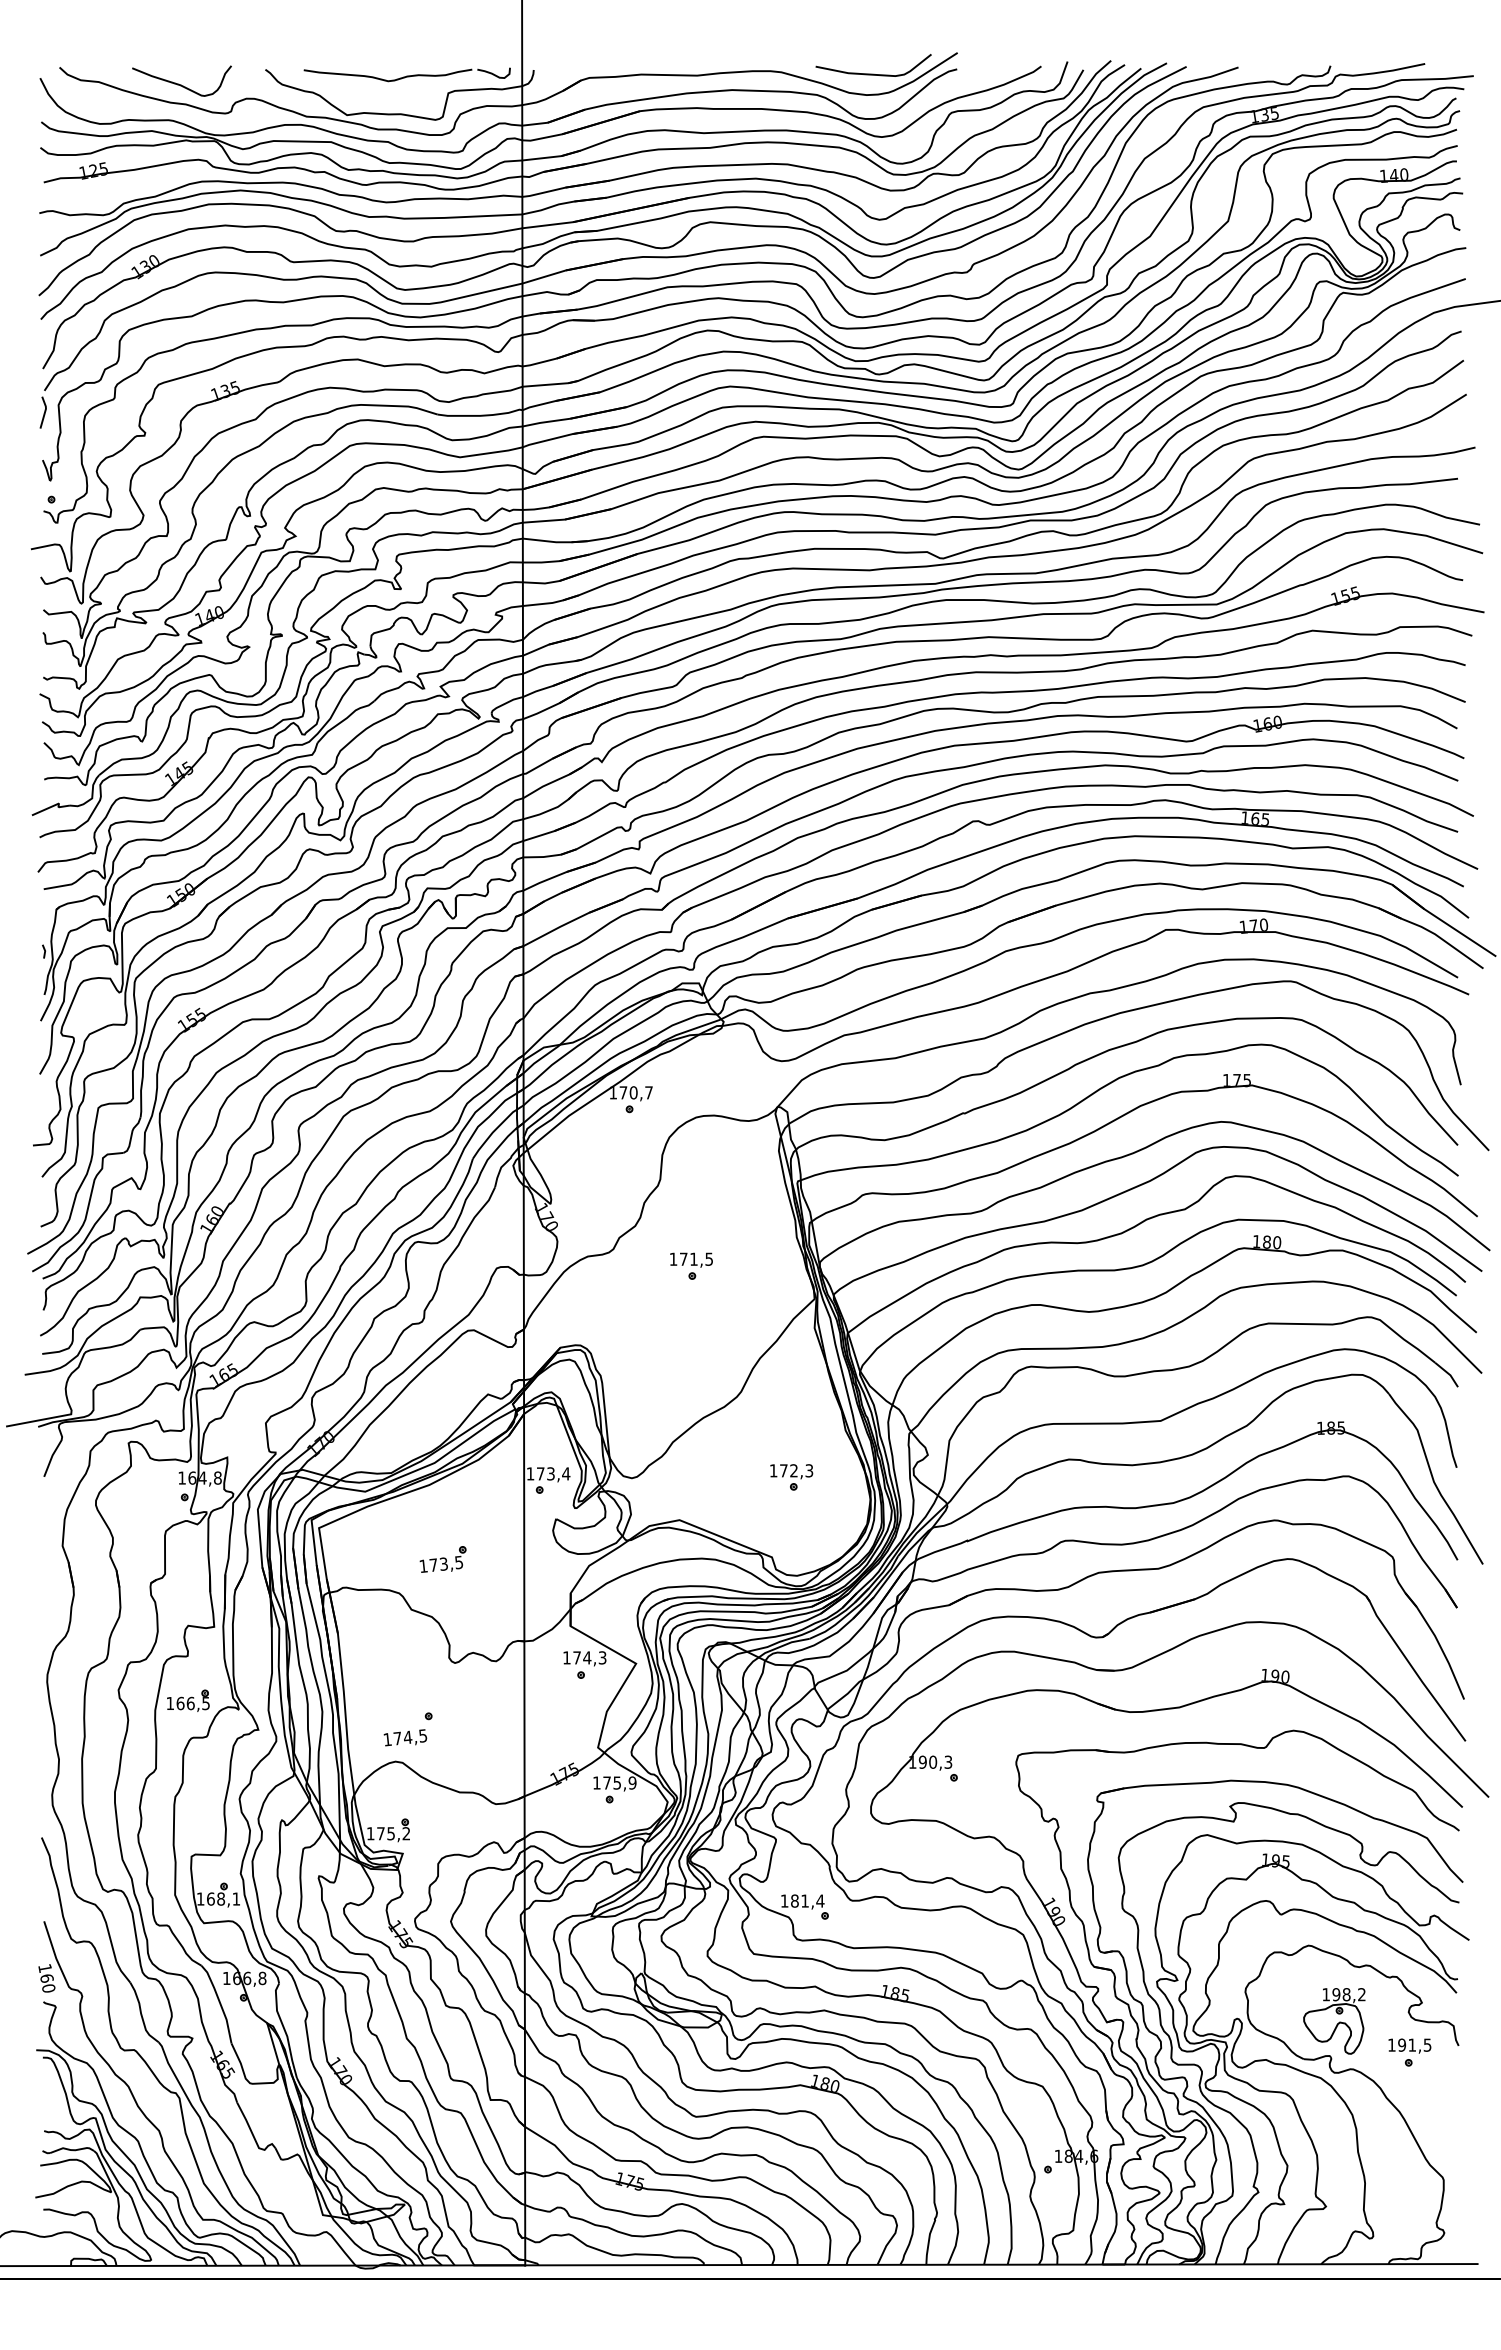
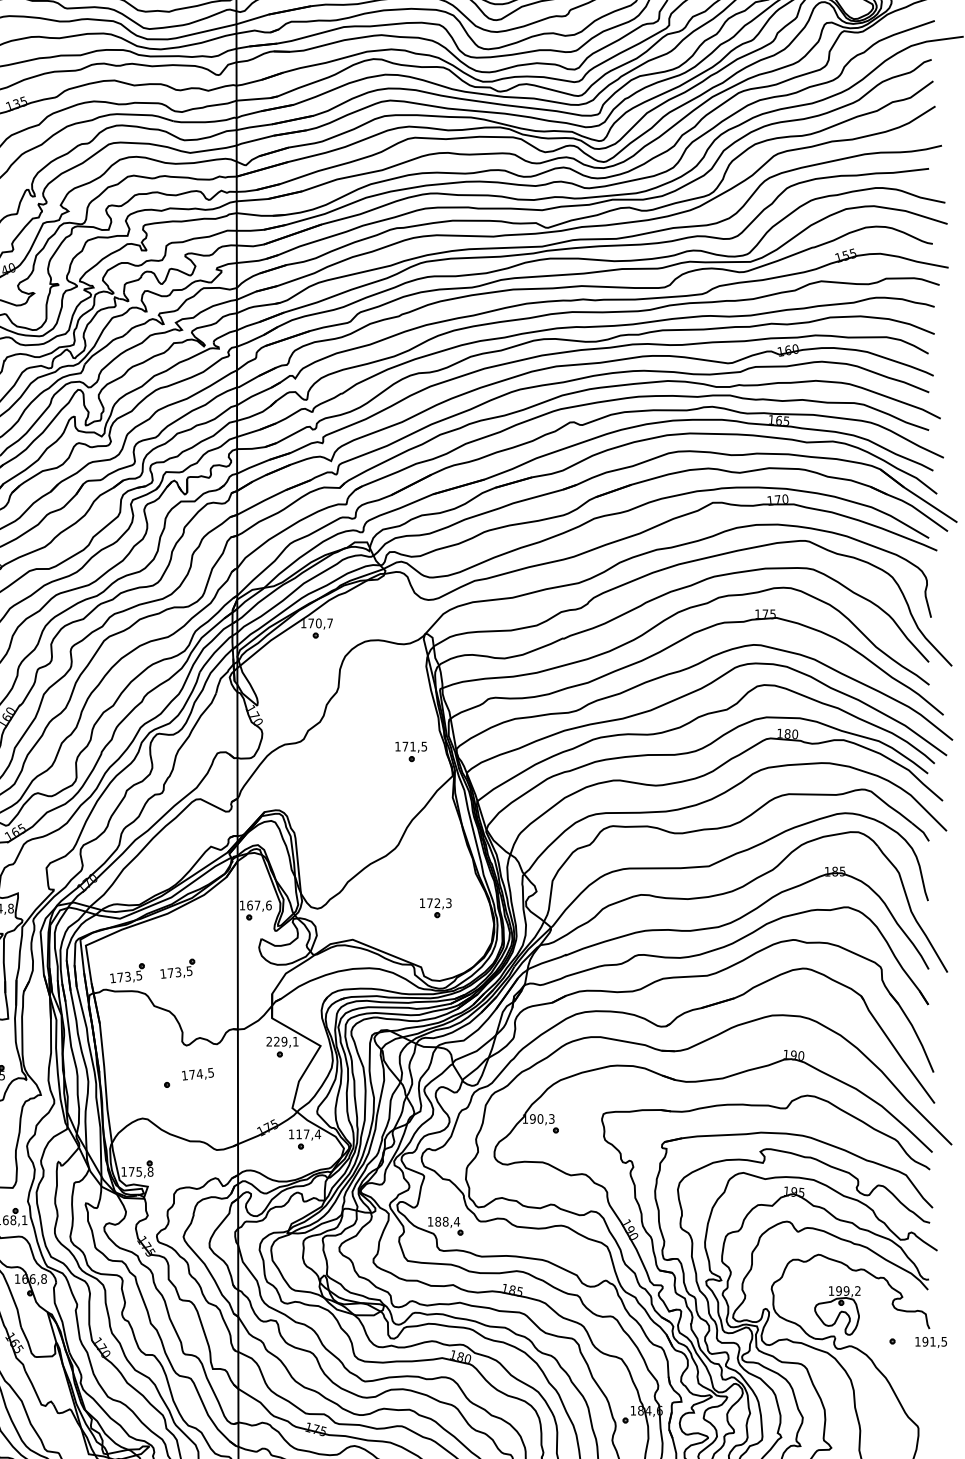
part: (691, 1265) -> (411, 751), moved
text: (553, 1473) -> (259, 905), 173,4 -> 167,6
part: (374, 1565) -> (126, 973), added
text: (584, 1657) -> (282, 1041), 174,3 -> 229,1
text: (405, 1737) -> (198, 1074), moved
text: (619, 1782) -> (308, 1133), 175,9 -> 117,4
text: (406, 1833) -> (150, 1171), 175,2 -> 175,8
text: (805, 1900) -> (446, 1221), 181,4 -> 188,4
text: (1346, 1994) -> (846, 1290), 198,2 -> 199,2
text: (1409, 2045) -> (930, 1342), moved

